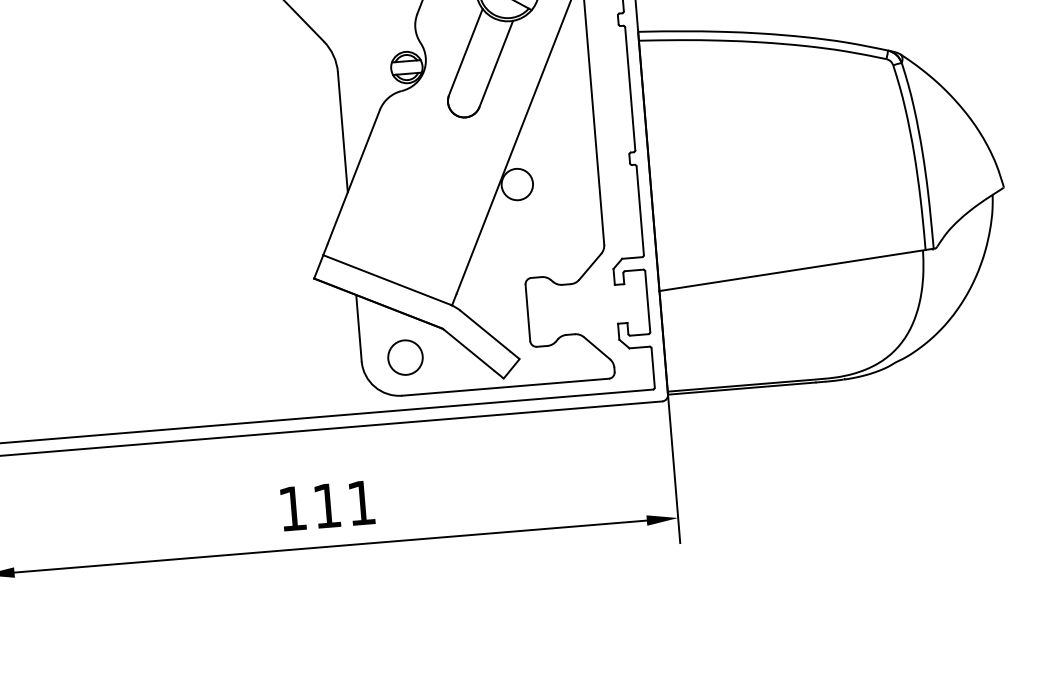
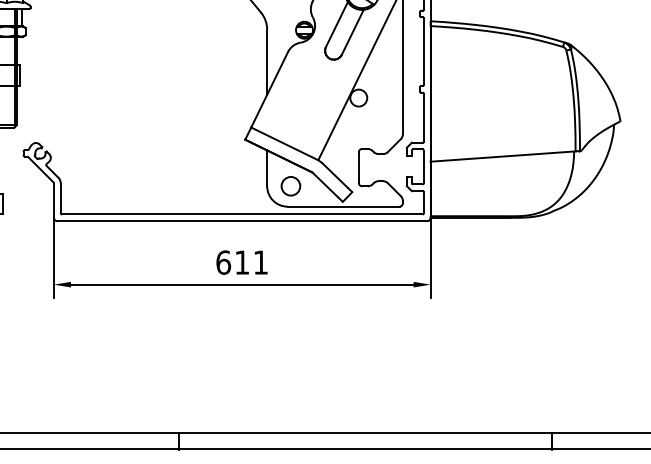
text: (292, 508) -> (223, 262), 111 -> 611

